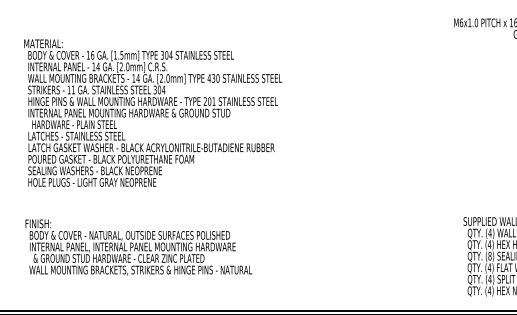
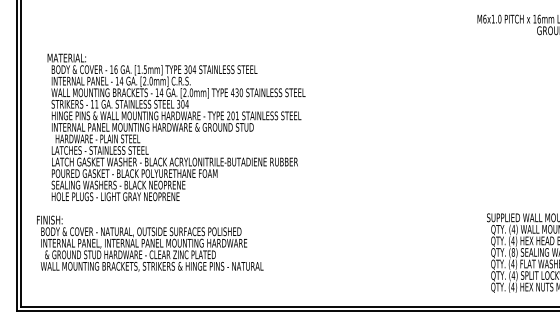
text: (153, 113) -> (176, 127), moved
text: (139, 247) -> (150, 243), moved

